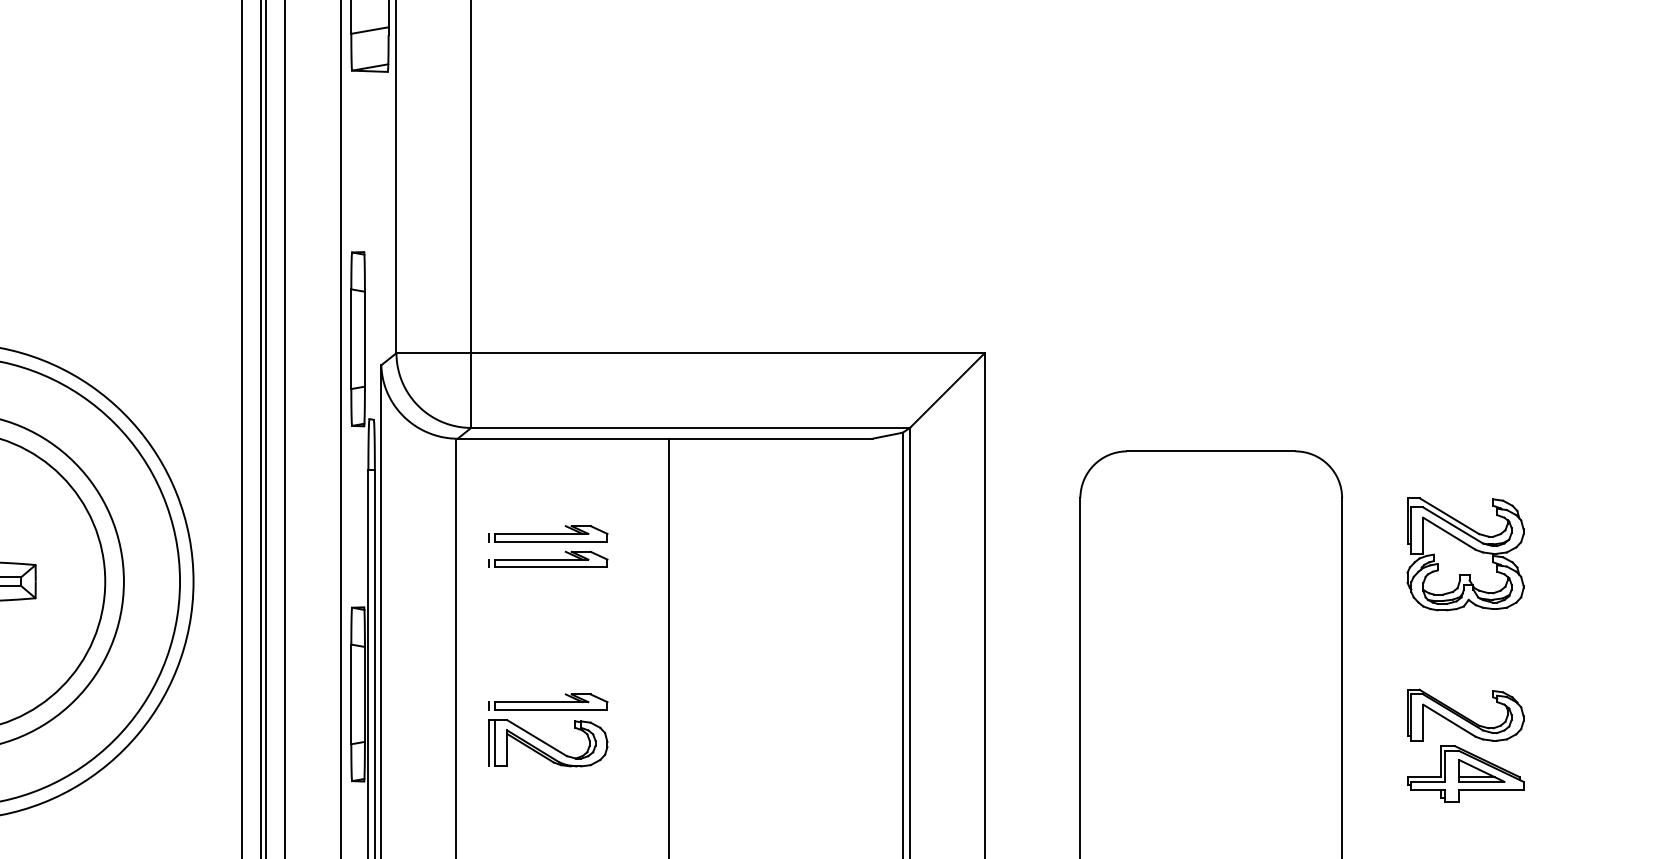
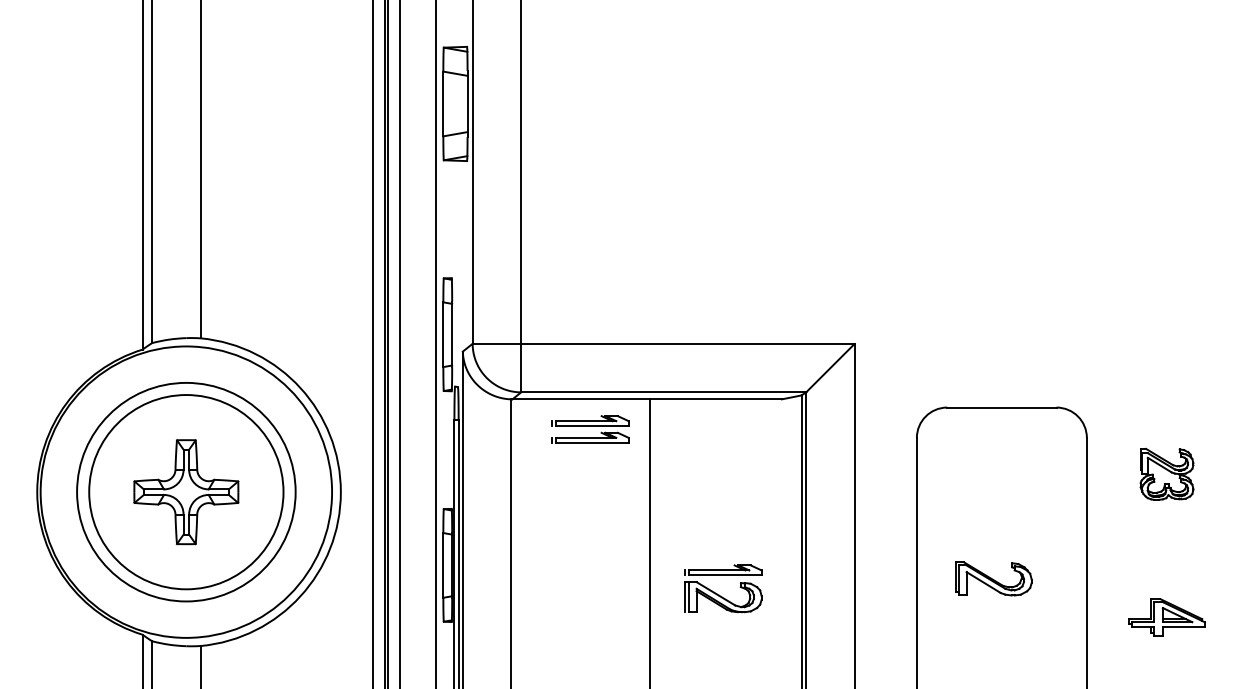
part: (548, 546) -> (590, 429), moved
part: (1464, 554) -> (1166, 474), size x0.7
part: (1464, 714) -> (993, 578), moved
part: (542, 739) -> (719, 594), moved

